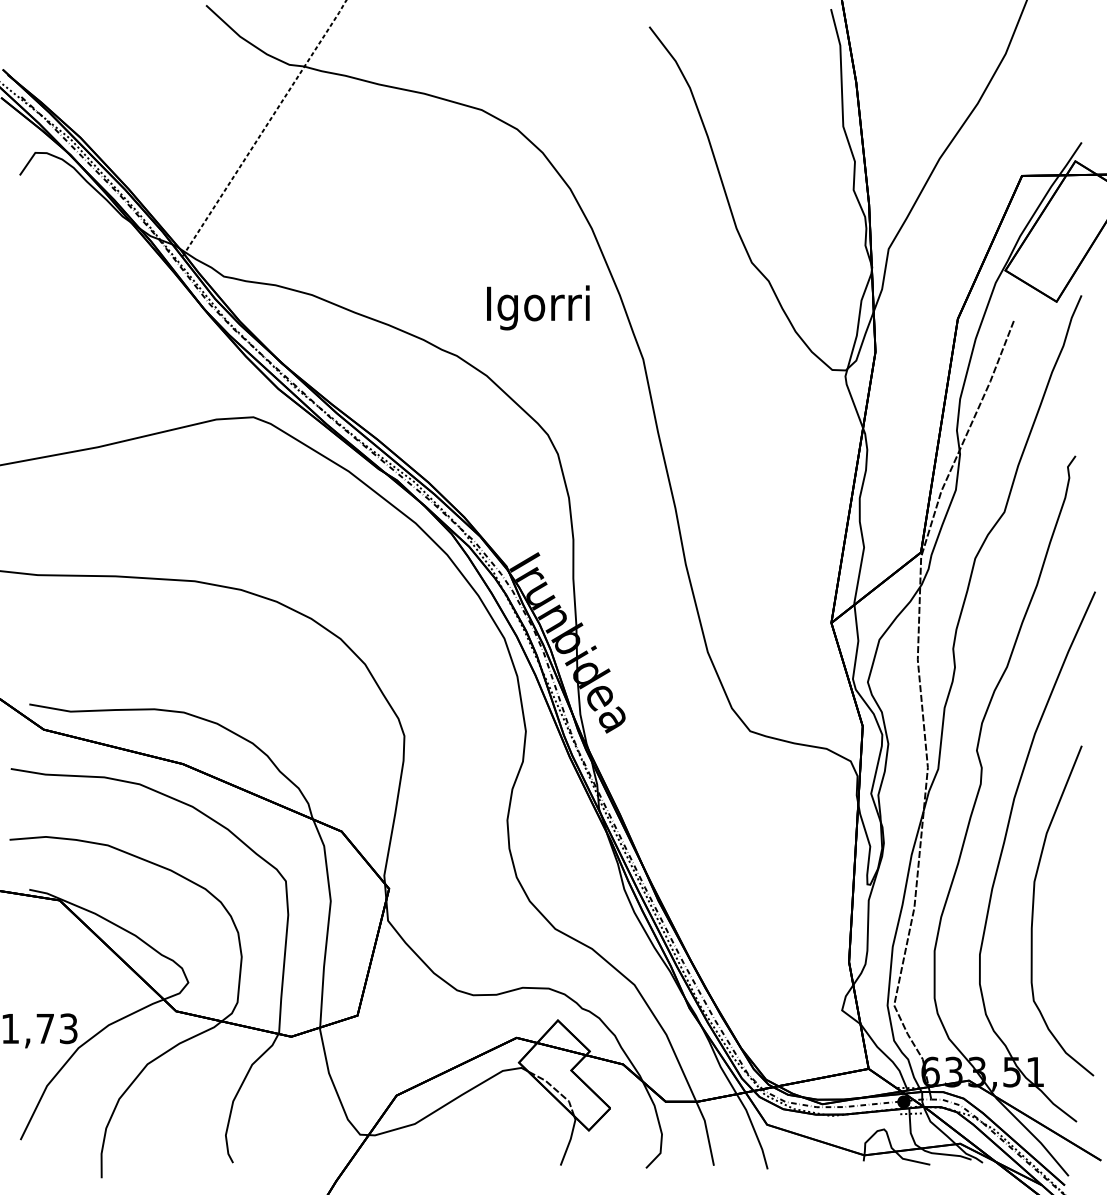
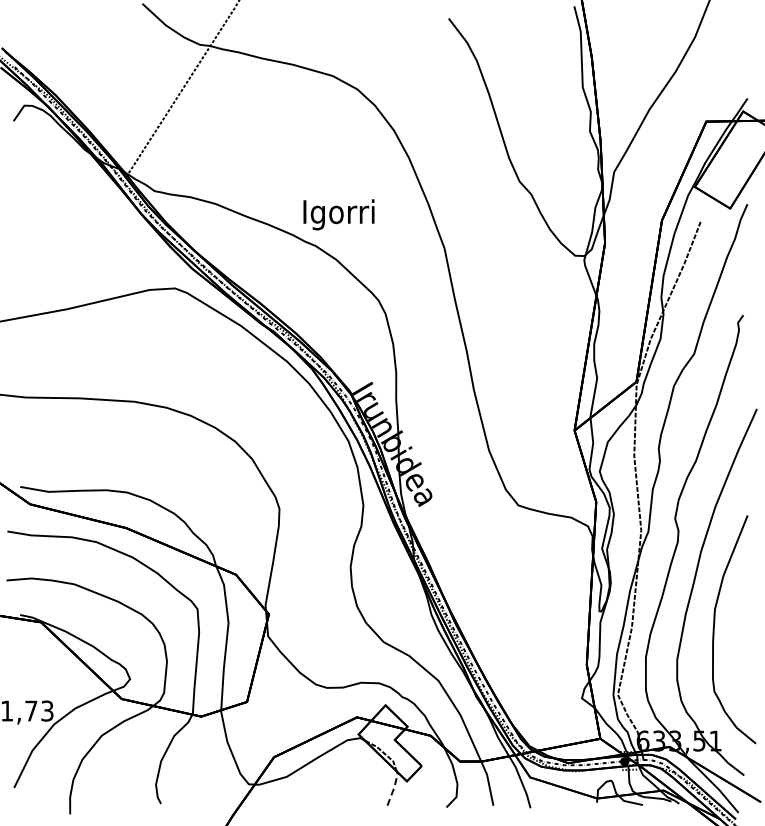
text: (537, 307) -> (338, 214), moved
line: (570, 1139) -> (394, 787), solid -> dashed

